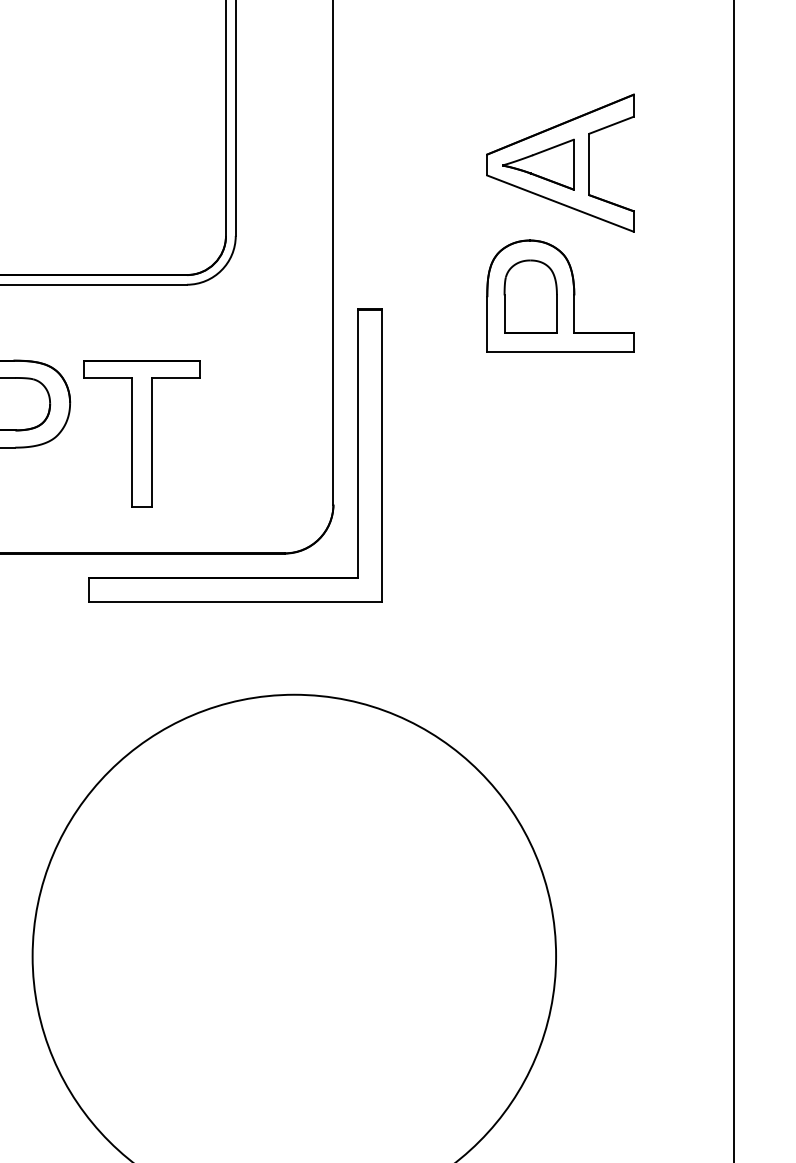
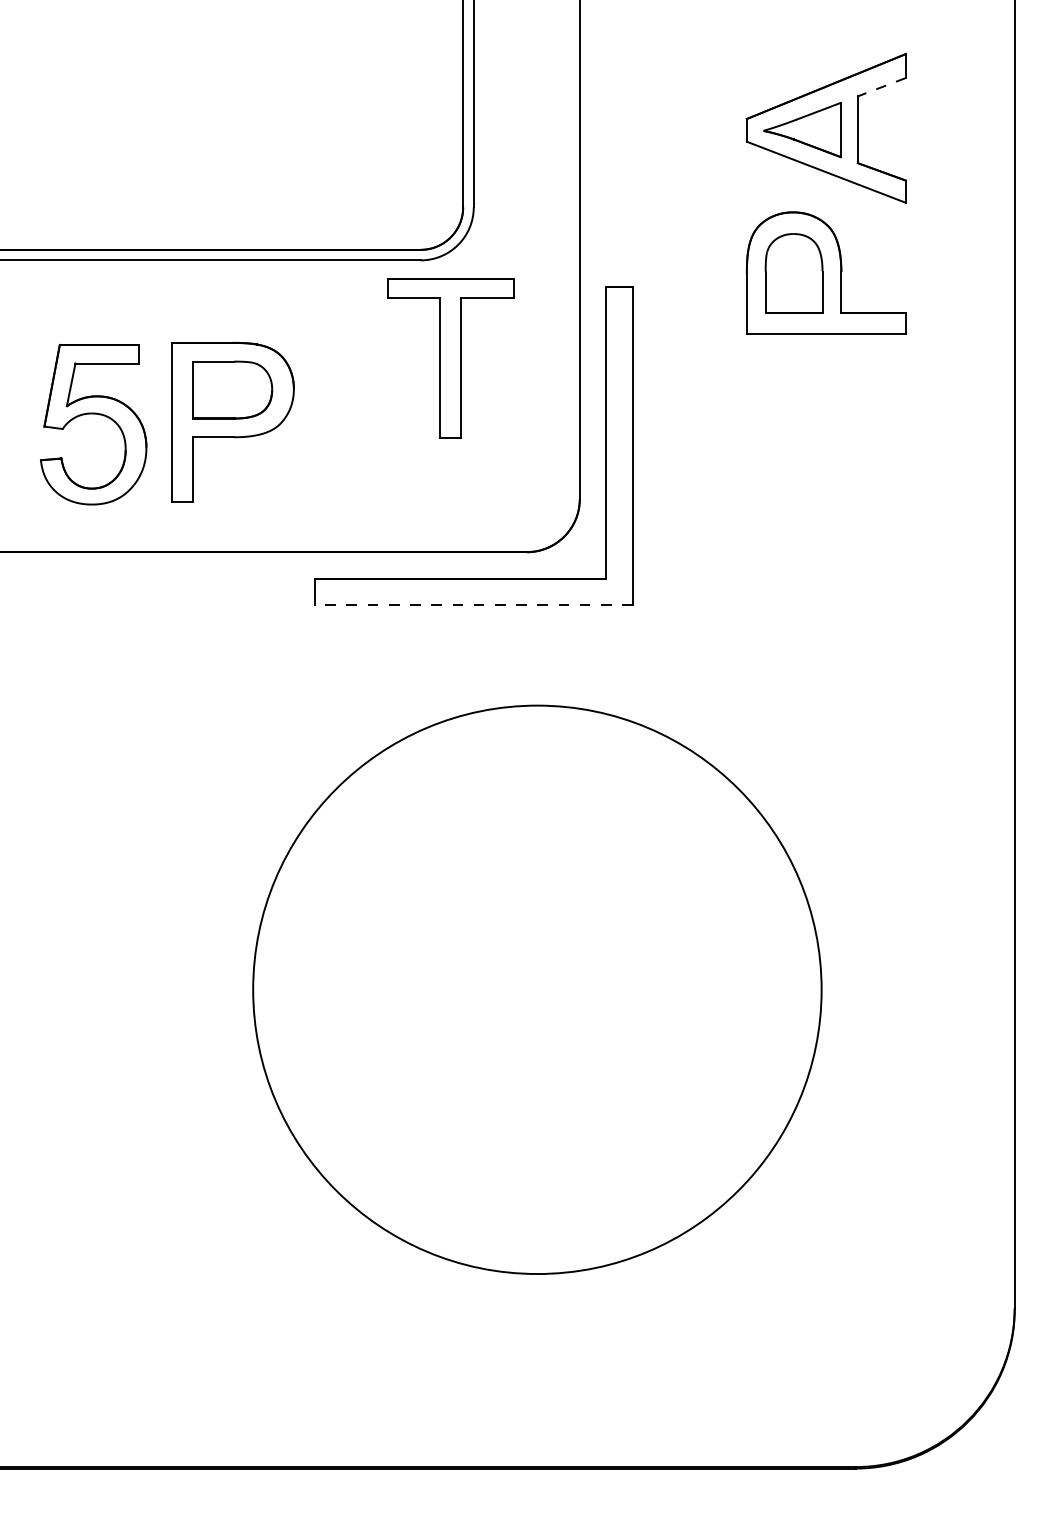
line: (611, 125) -> (881, 87), solid -> dashed
part: (141, 434) -> (450, 358), moved
line: (235, 602) -> (473, 605), solid -> dashed

